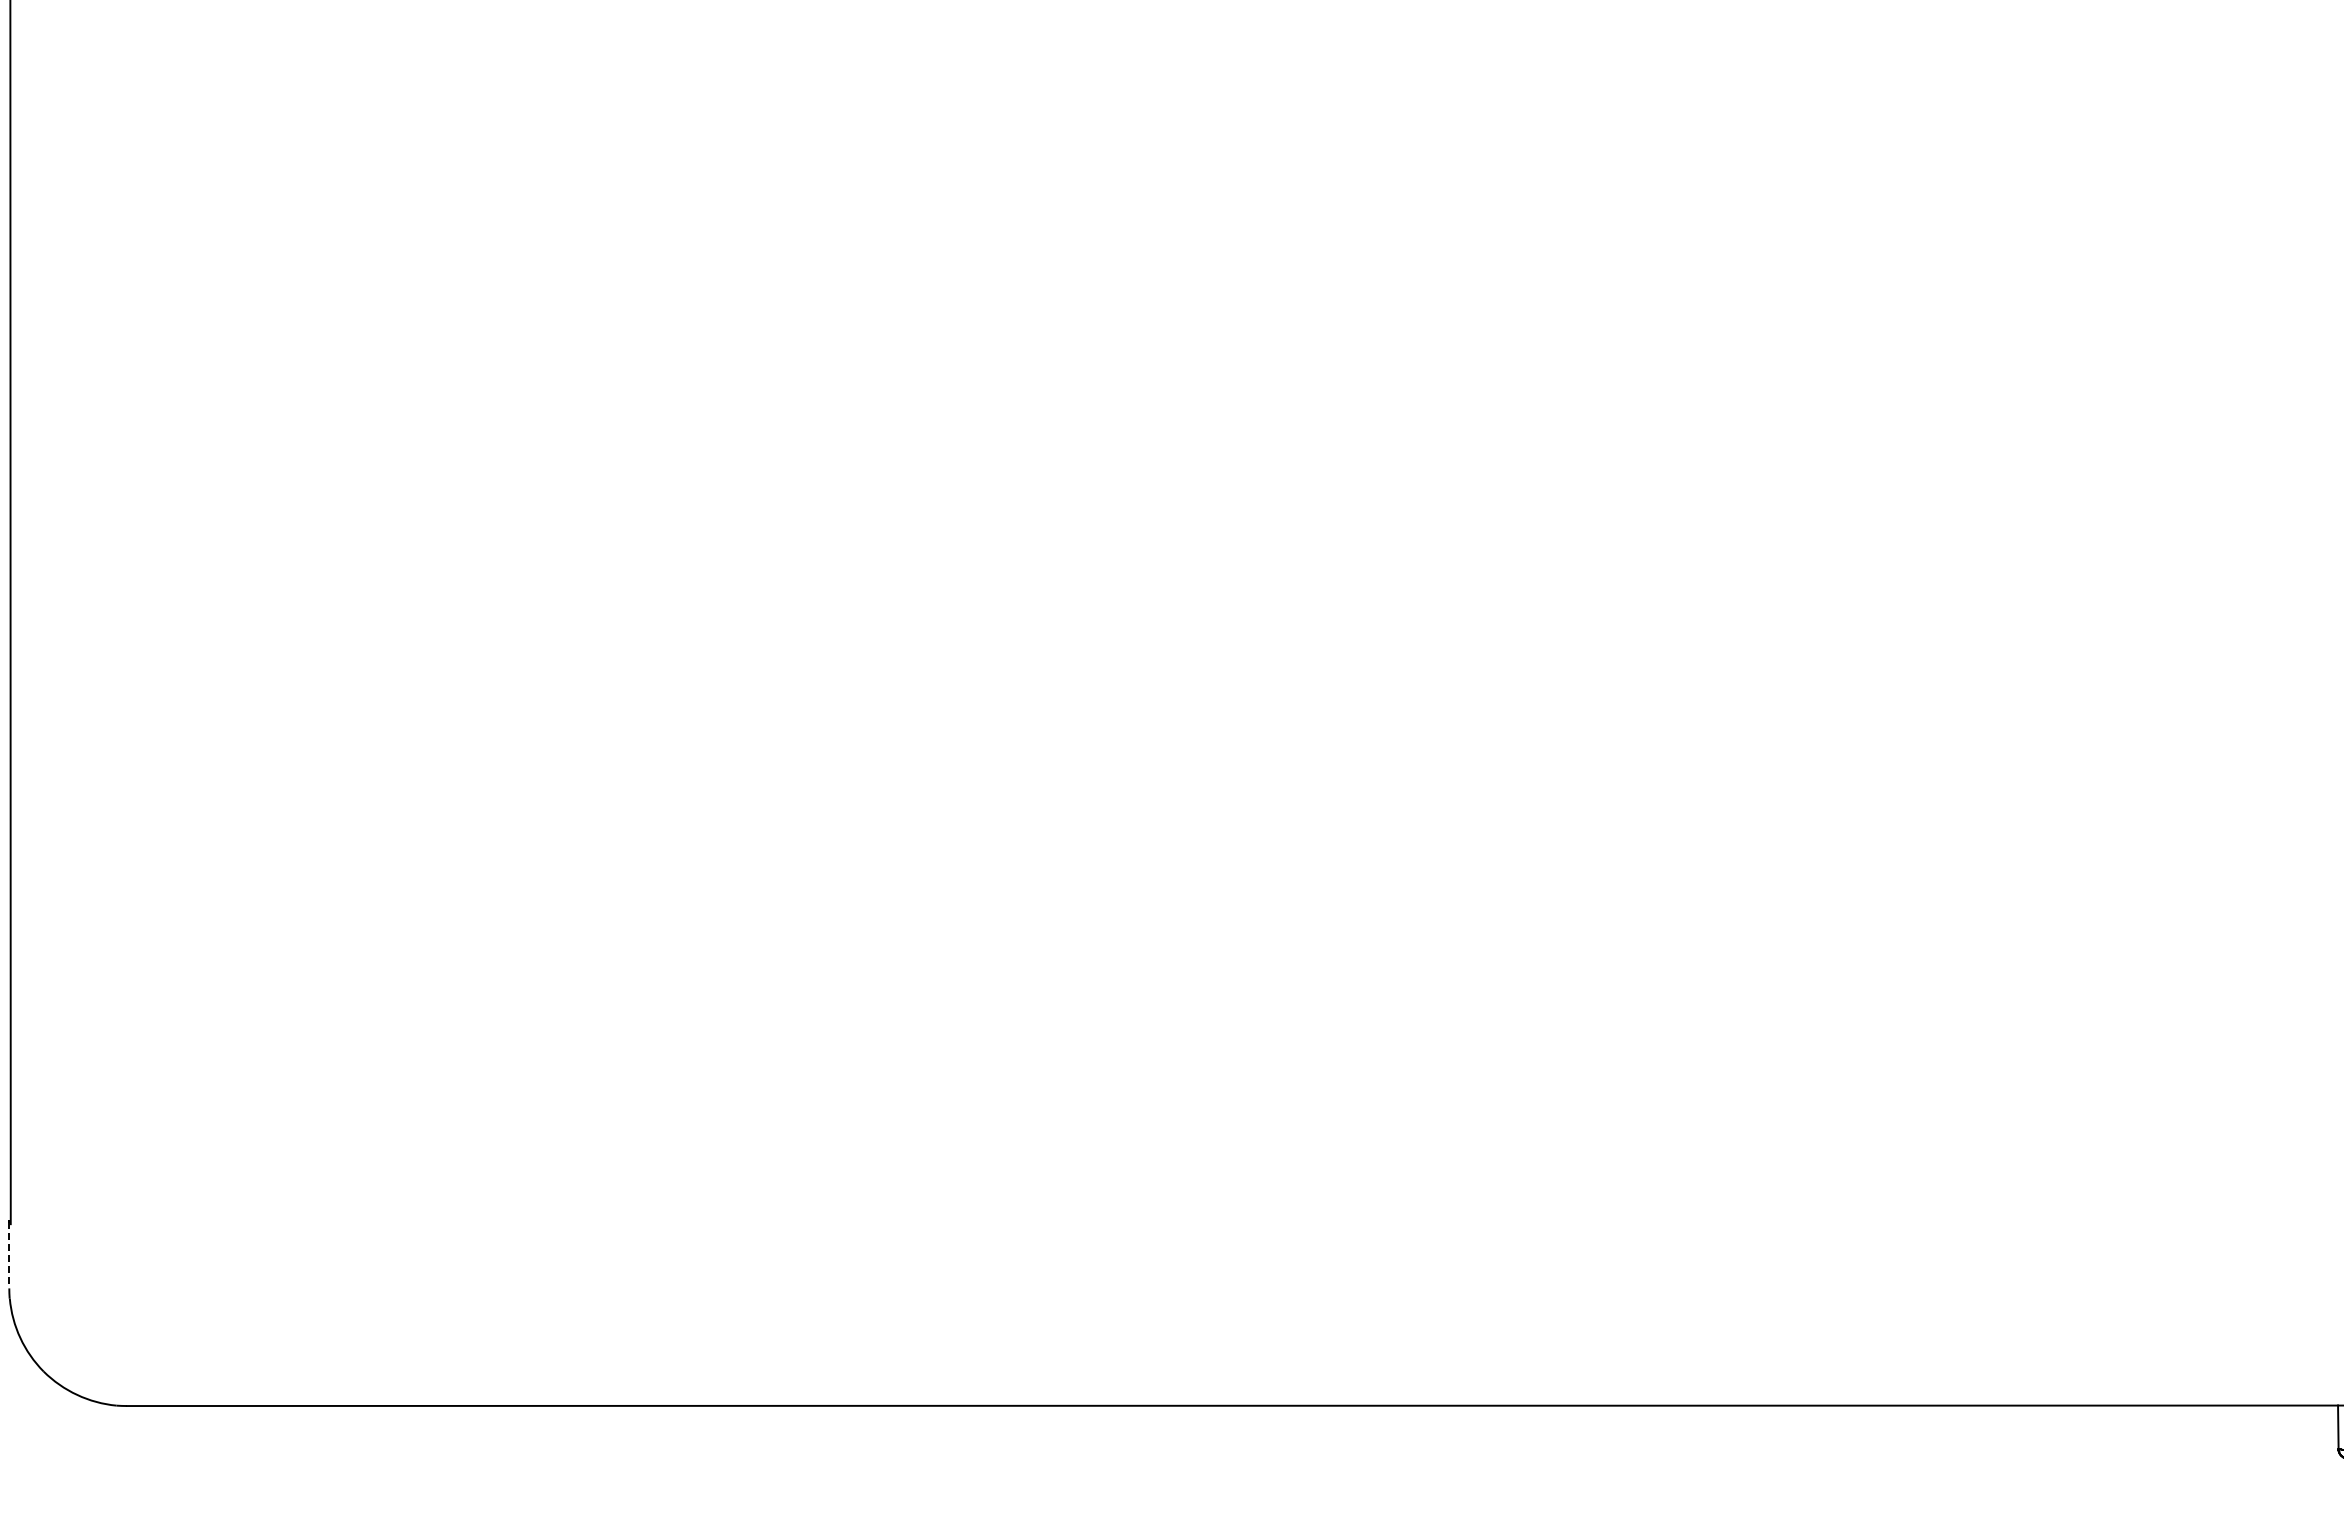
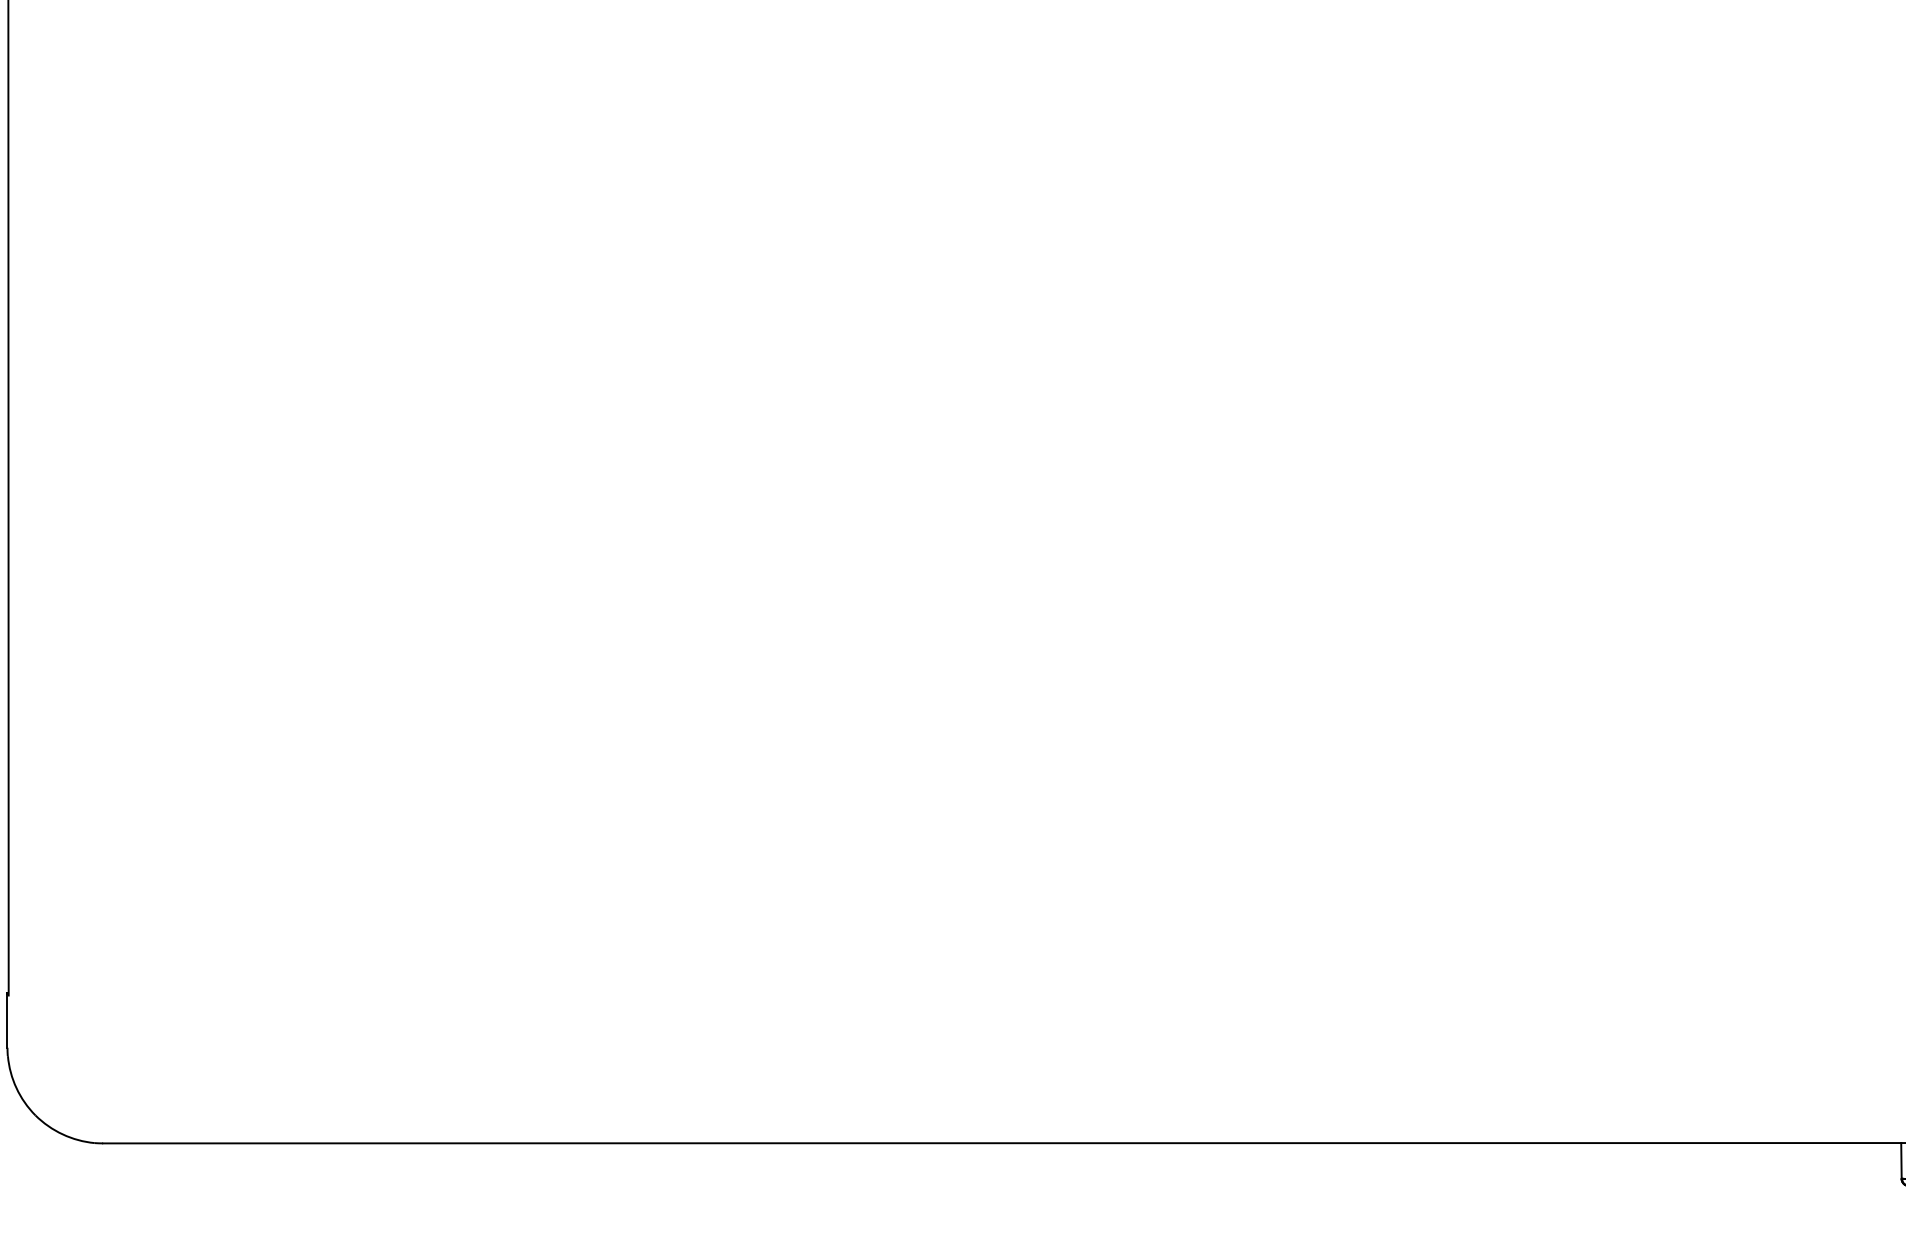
line: (9, 1255) -> (7, 1021), dashed -> solid

